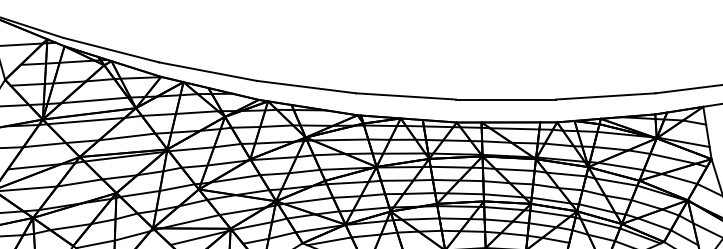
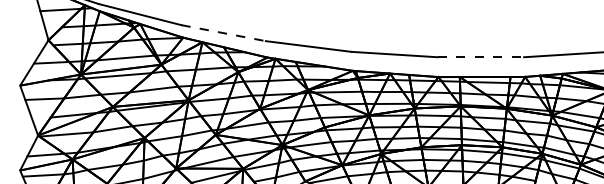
line: (208, 71) -> (224, 33), solid -> dashed
line: (506, 99) -> (481, 57), solid -> dashed

